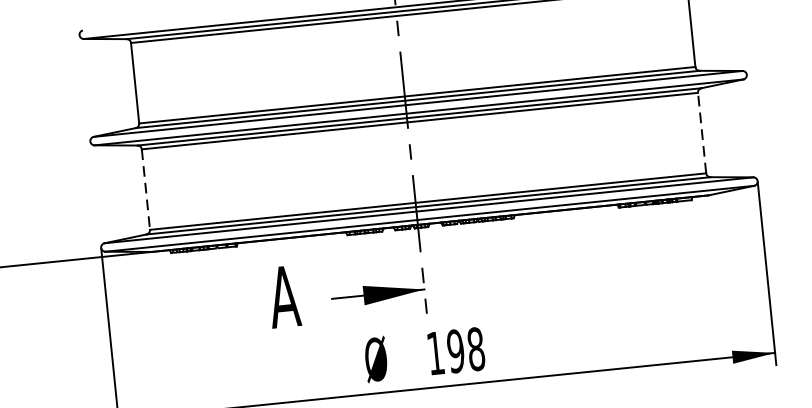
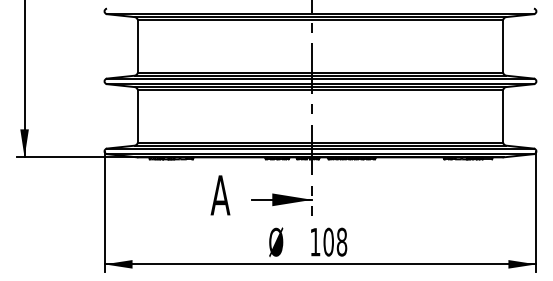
line: (702, 131) -> (503, 115), dashed -> solid
line: (145, 189) -> (137, 116), dashed -> solid
text: (455, 351) -> (328, 242), 198 -> 108

